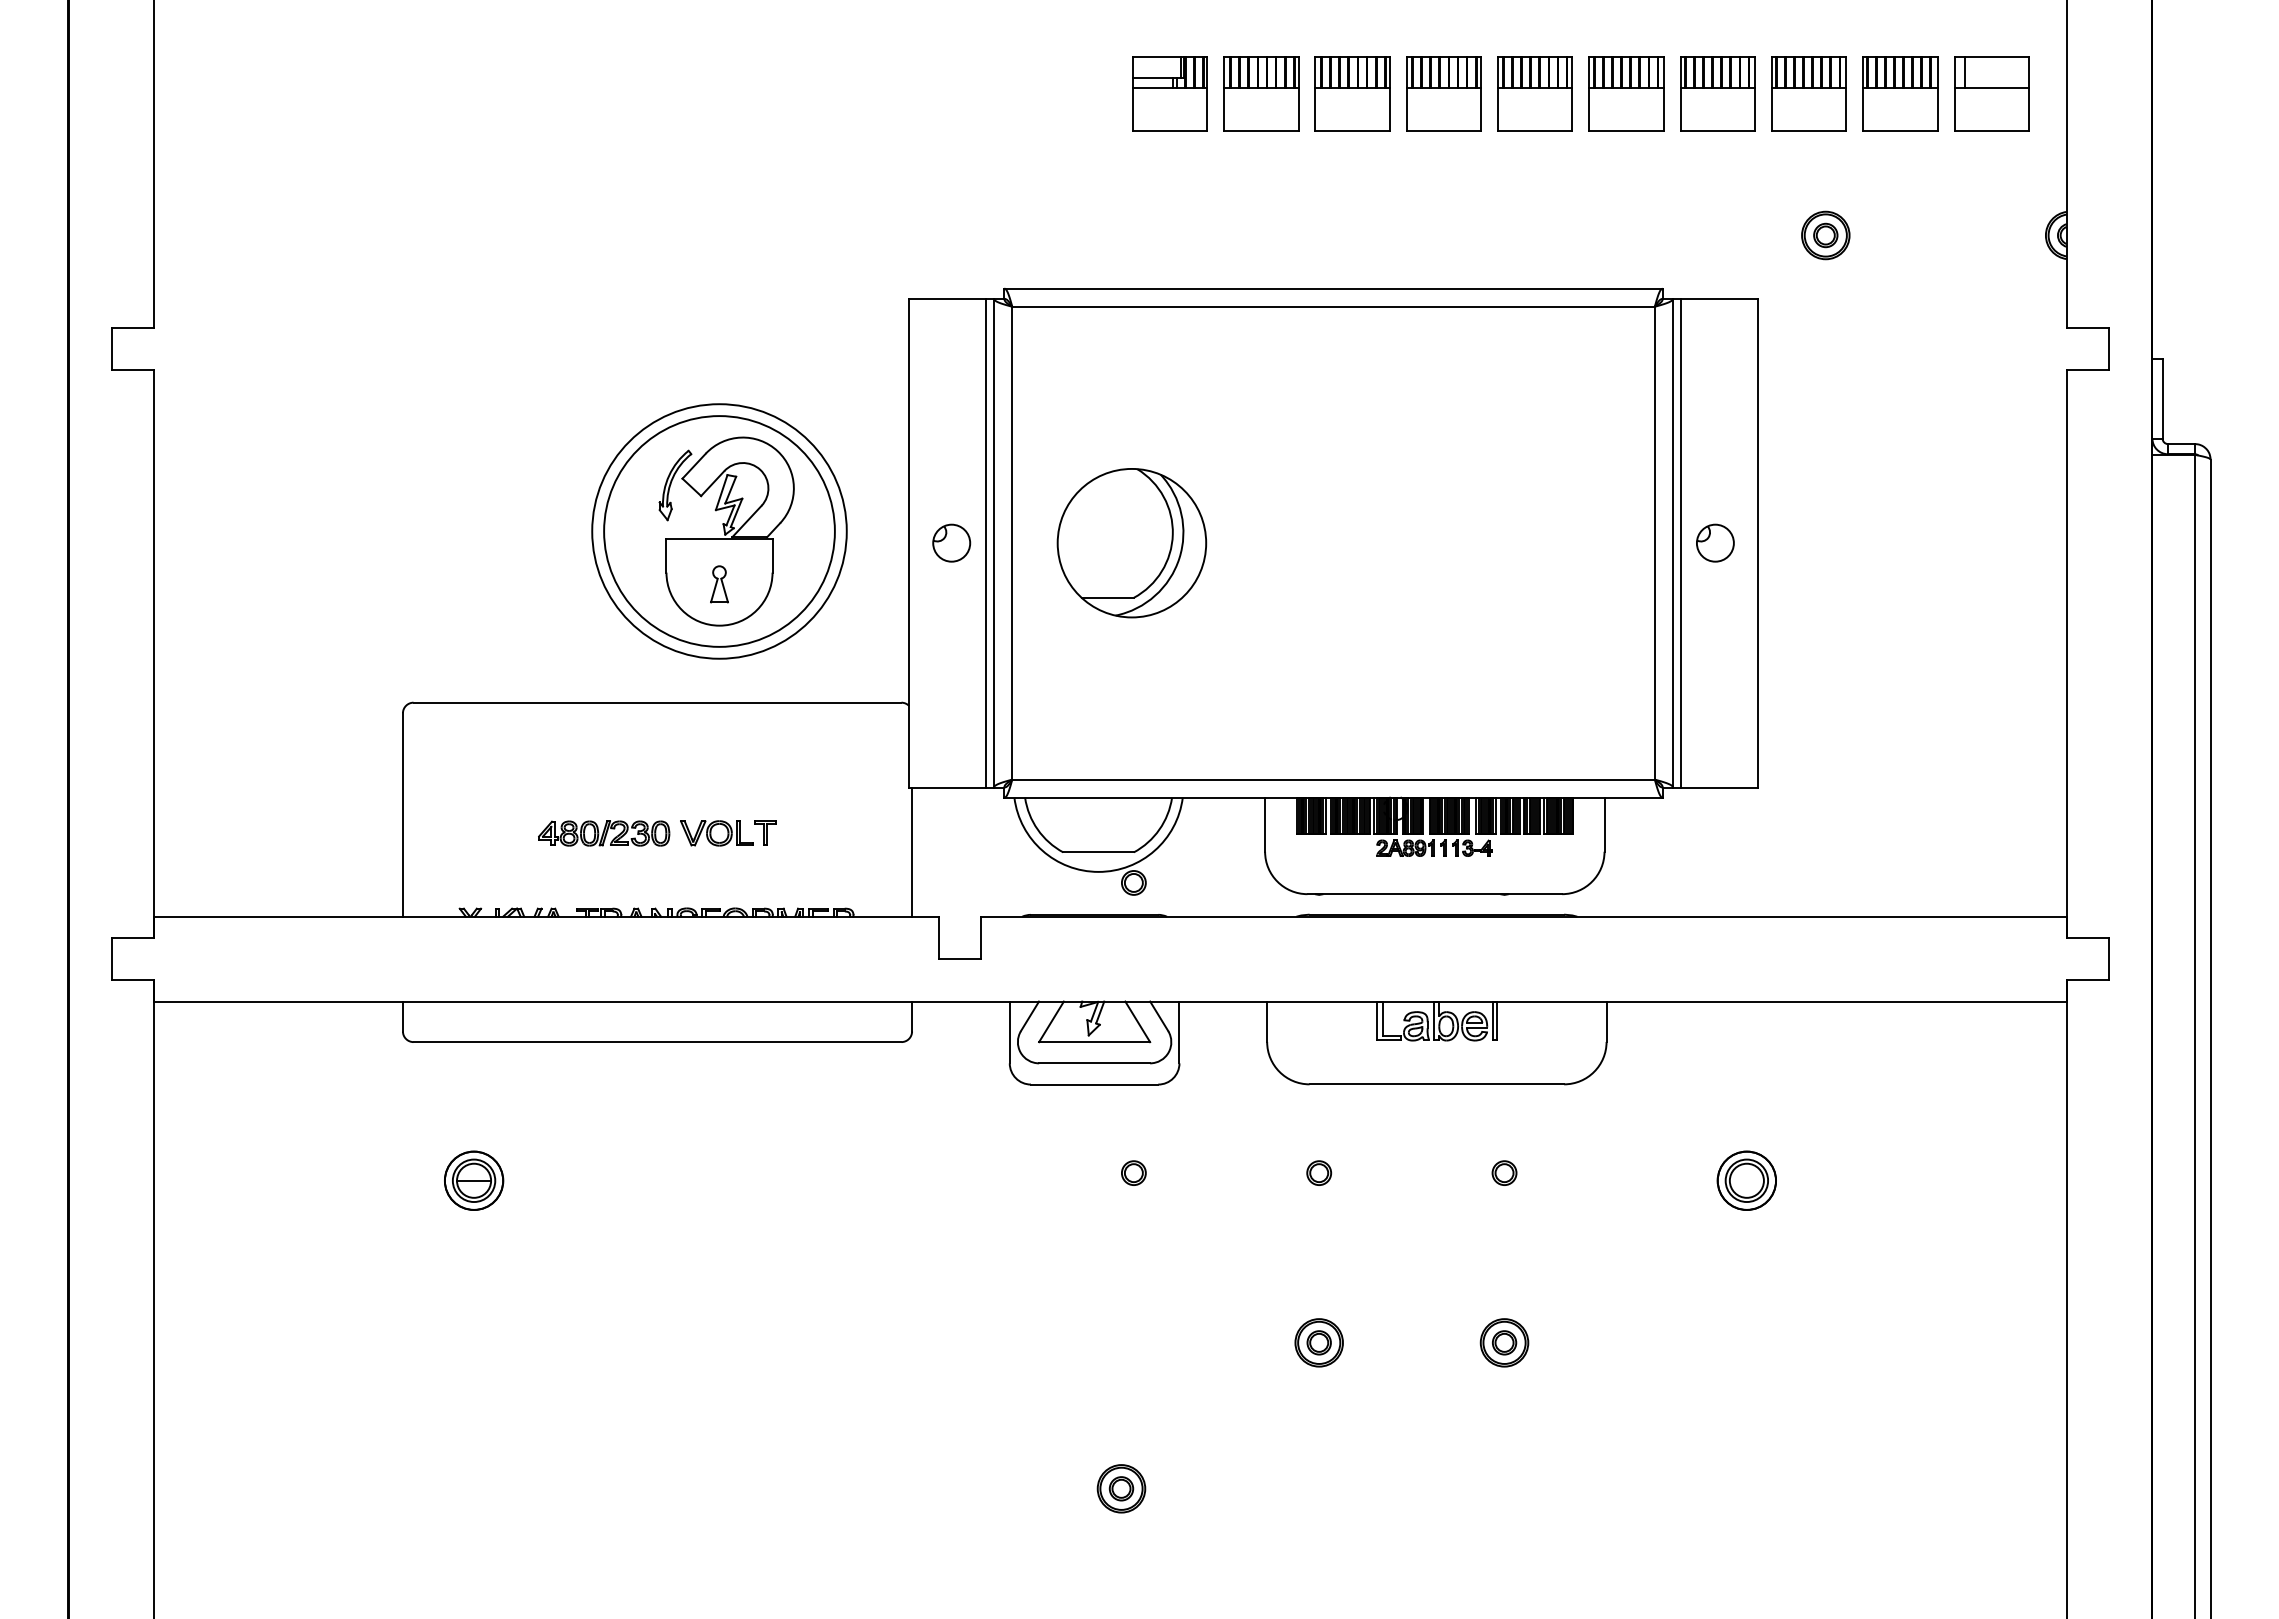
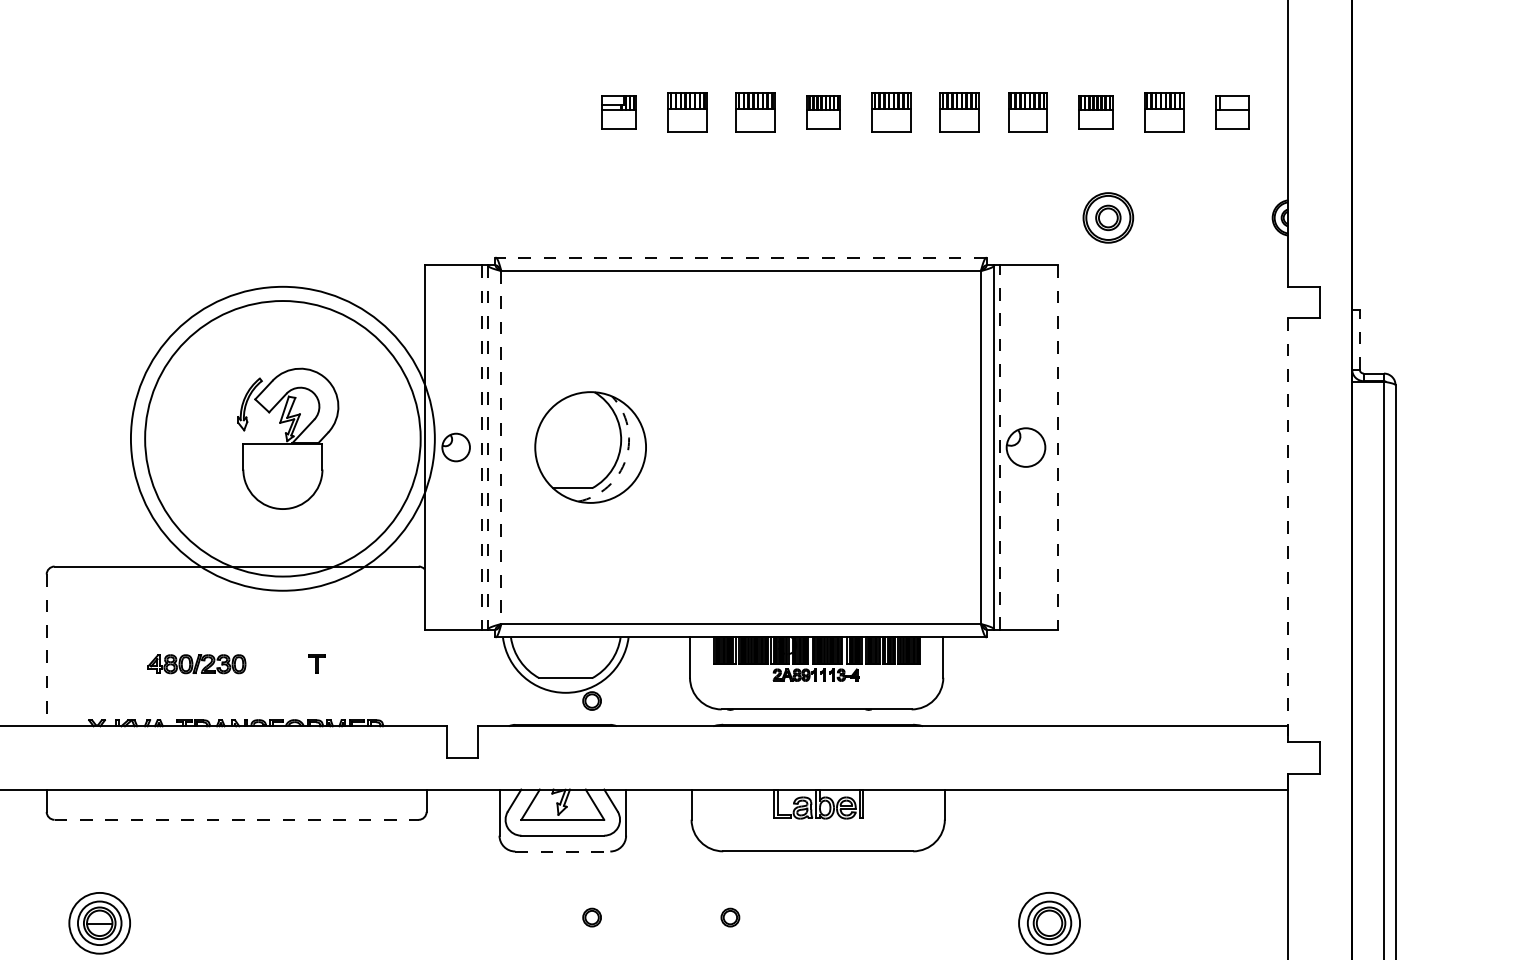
part: (1169, 93) -> (618, 111), size x0.6
part: (1261, 93) -> (687, 111), size x0.7
part: (1352, 93) -> (755, 111), size x0.7
part: (1443, 93) -> (823, 111), size x0.6
part: (1534, 93) -> (891, 111), size x0.7
part: (1626, 93) -> (959, 111), size x0.7
part: (1717, 93) -> (1027, 111), size x0.7
part: (1808, 93) -> (1095, 111), size x0.6
part: (1900, 93) -> (1164, 111), size x0.7
part: (1991, 93) -> (1232, 111), size x0.6
part: (1825, 235) -> (1108, 217), size x1.4
line: (1333, 288) -> (741, 257), solid -> dashed
line: (2162, 398) -> (1359, 339), solid -> dashed
circle: (719, 531) -> (282, 438), size x1.6
circle: (719, 531) -> (282, 438), size x1.6
line: (1680, 542) -> (1000, 447), solid -> dashed
part: (1715, 542) -> (1026, 447), size x1.4
line: (986, 543) -> (482, 447), solid -> dashed
line: (994, 543) -> (488, 447), solid -> dashed
line: (1012, 543) -> (501, 447), solid -> dashed
line: (1757, 543) -> (1057, 447), solid -> dashed
arc: (1179, 558) -> (626, 458), solid -> dashed
part: (719, 584) -> (282, 478), removed
line: (2066, 654) -> (1288, 530), solid -> dashed
line: (402, 815) -> (46, 650), solid -> dashed
part: (716, 833) -> (280, 664), removed
line: (912, 851) -> (426, 677), removed
line: (657, 1042) -> (236, 820), solid -> dashed
line: (1094, 1084) -> (562, 851), solid -> dashed
part: (1504, 1172) -> (868, 917), removed
circle: (473, 1180) -> (99, 923), size x1.4
circle: (1746, 1180) -> (1049, 923), size x1.4

